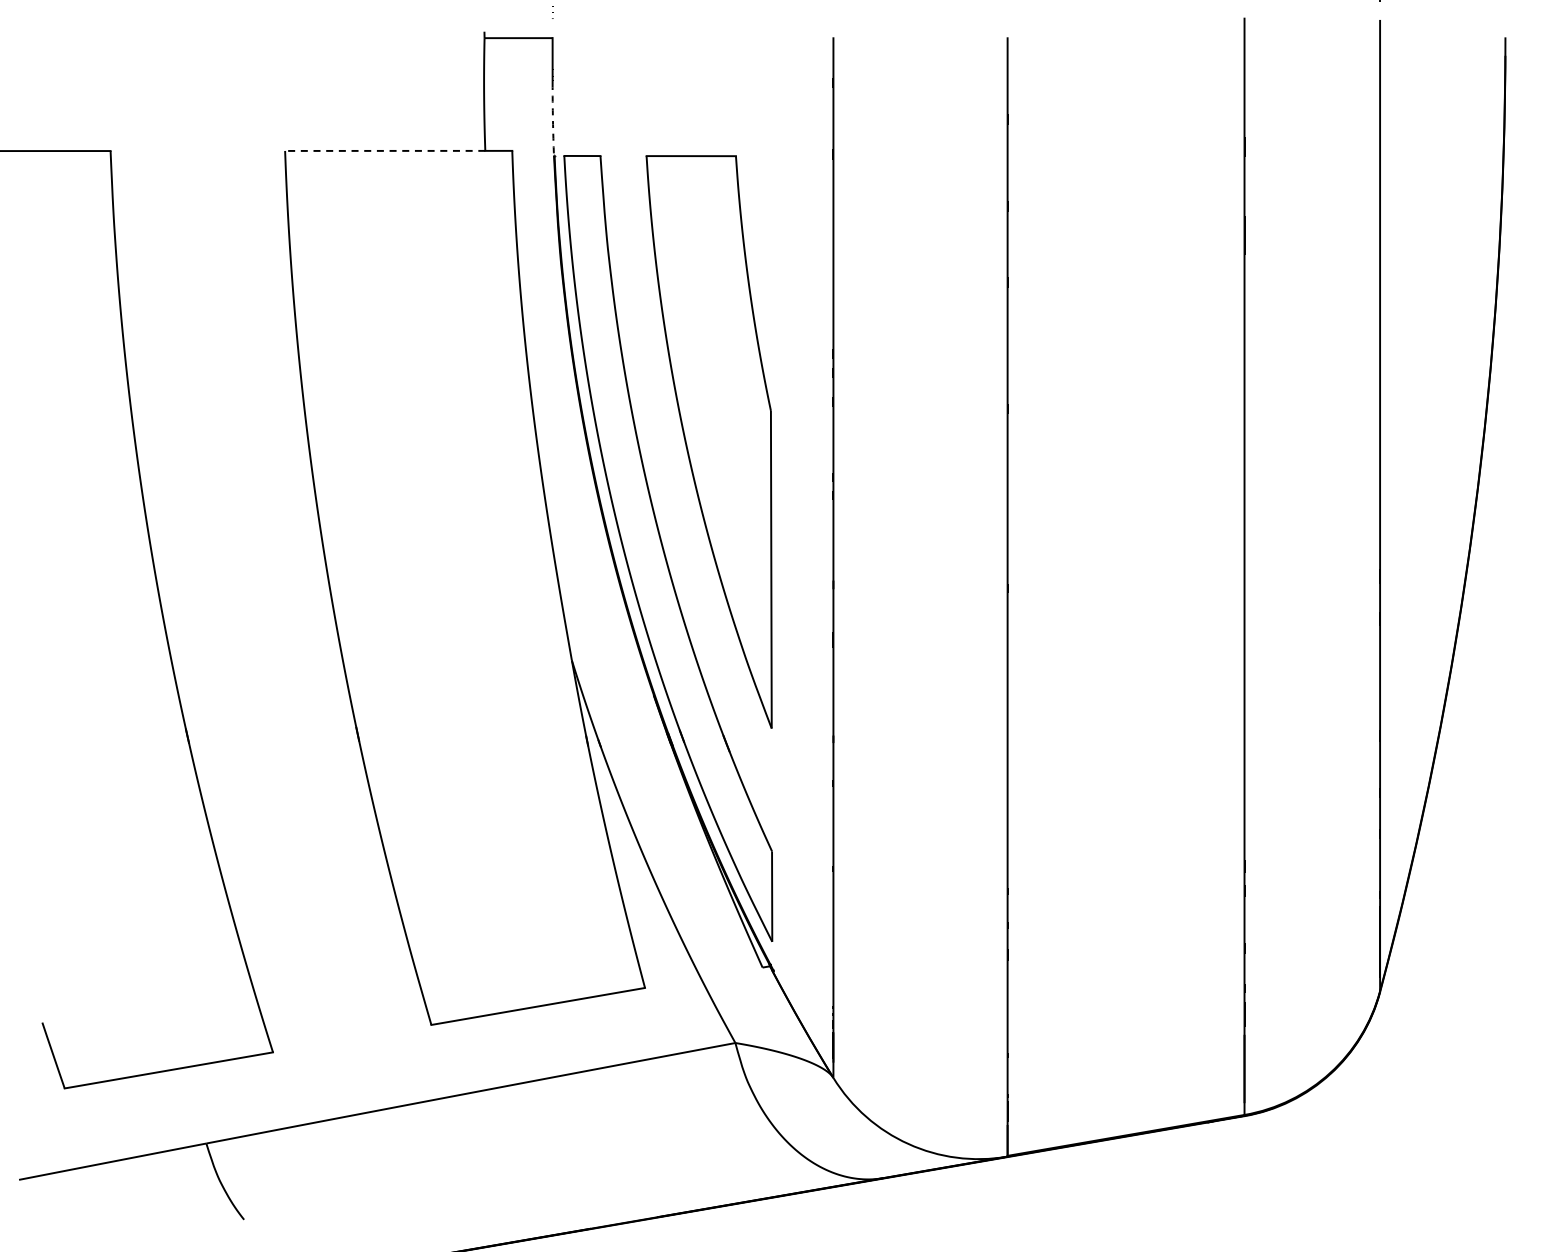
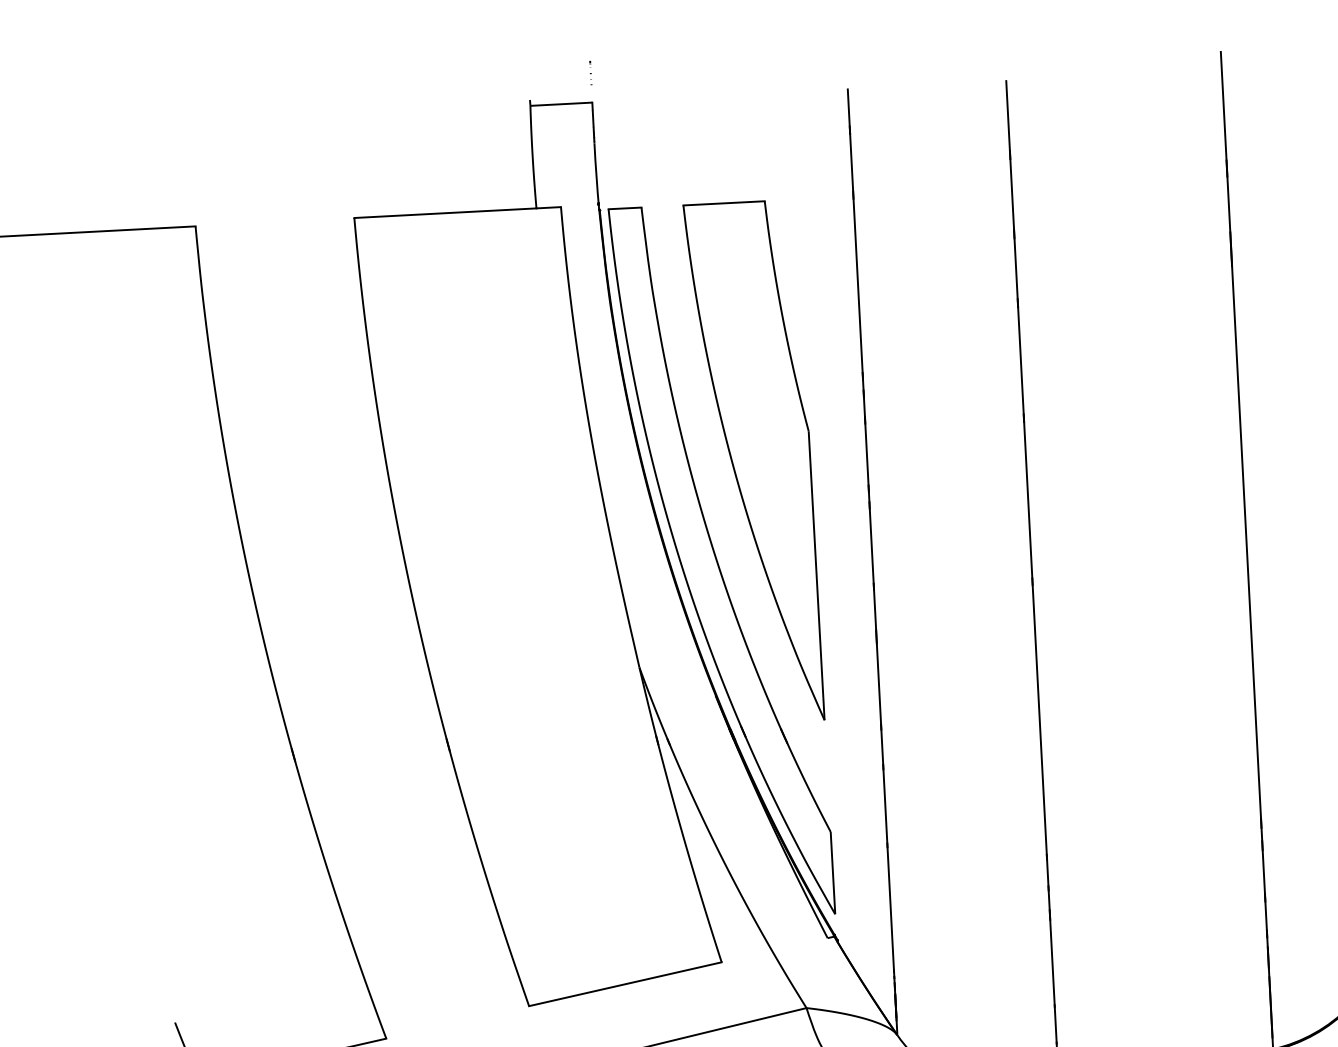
arc: (552, 119) -> (596, 176), dashed -> solid
line: (384, 150) -> (444, 212), dashed -> solid

